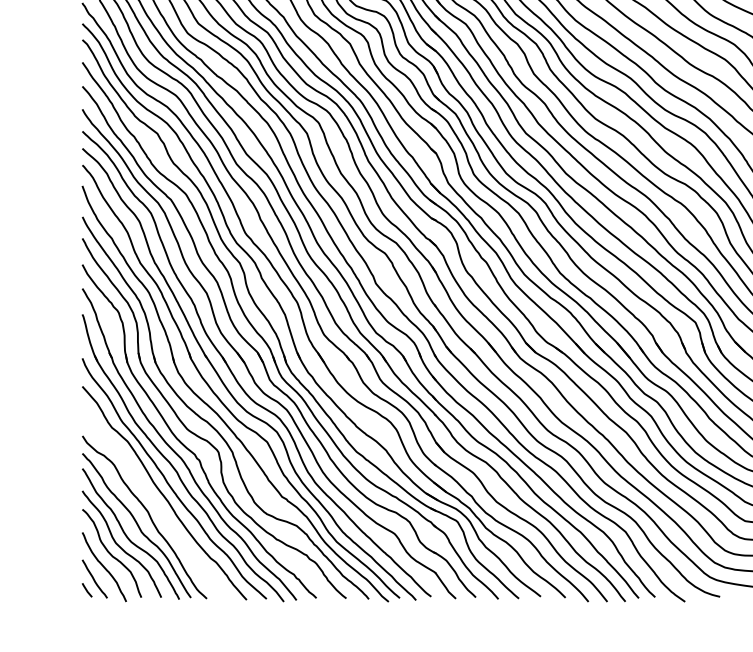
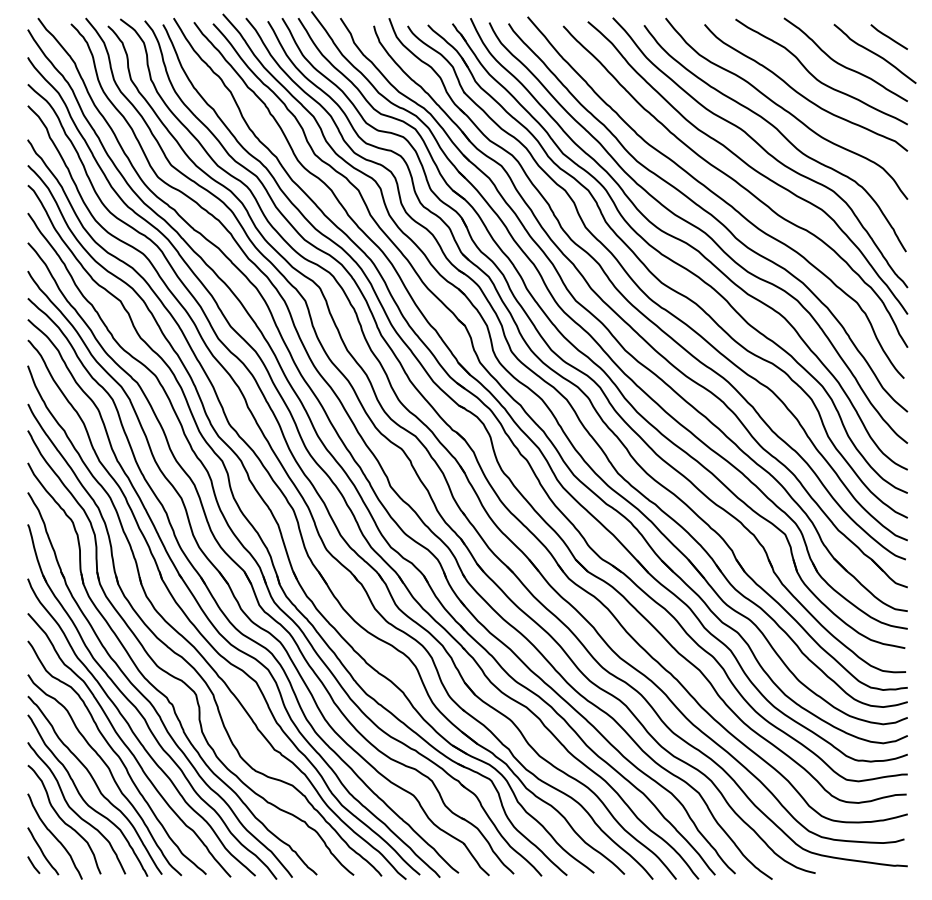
curve: (154, 502) -> (117, 756), added

